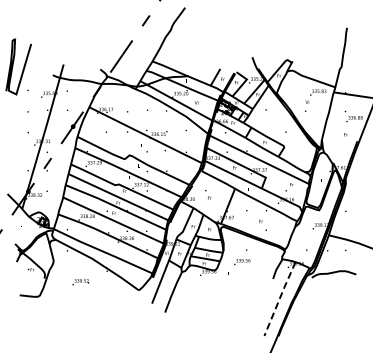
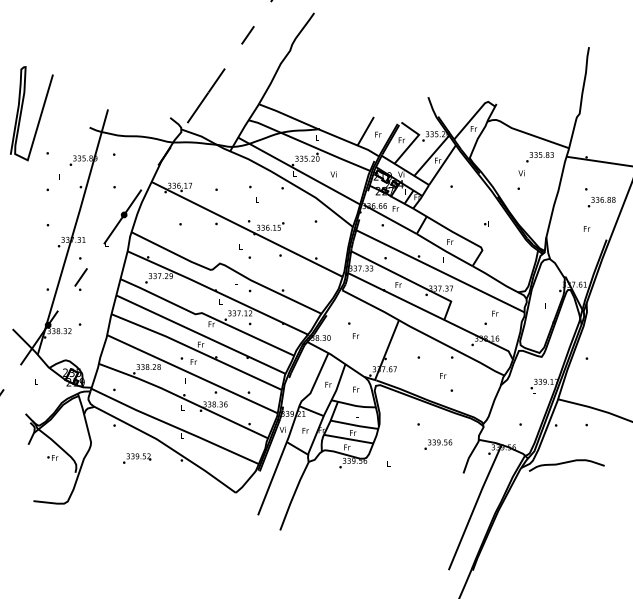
text: (242, 261) -> (438, 443), moved
text: (80, 282) -> (136, 459), moved
line: (279, 298) -> (474, 506), dashed -> solid

